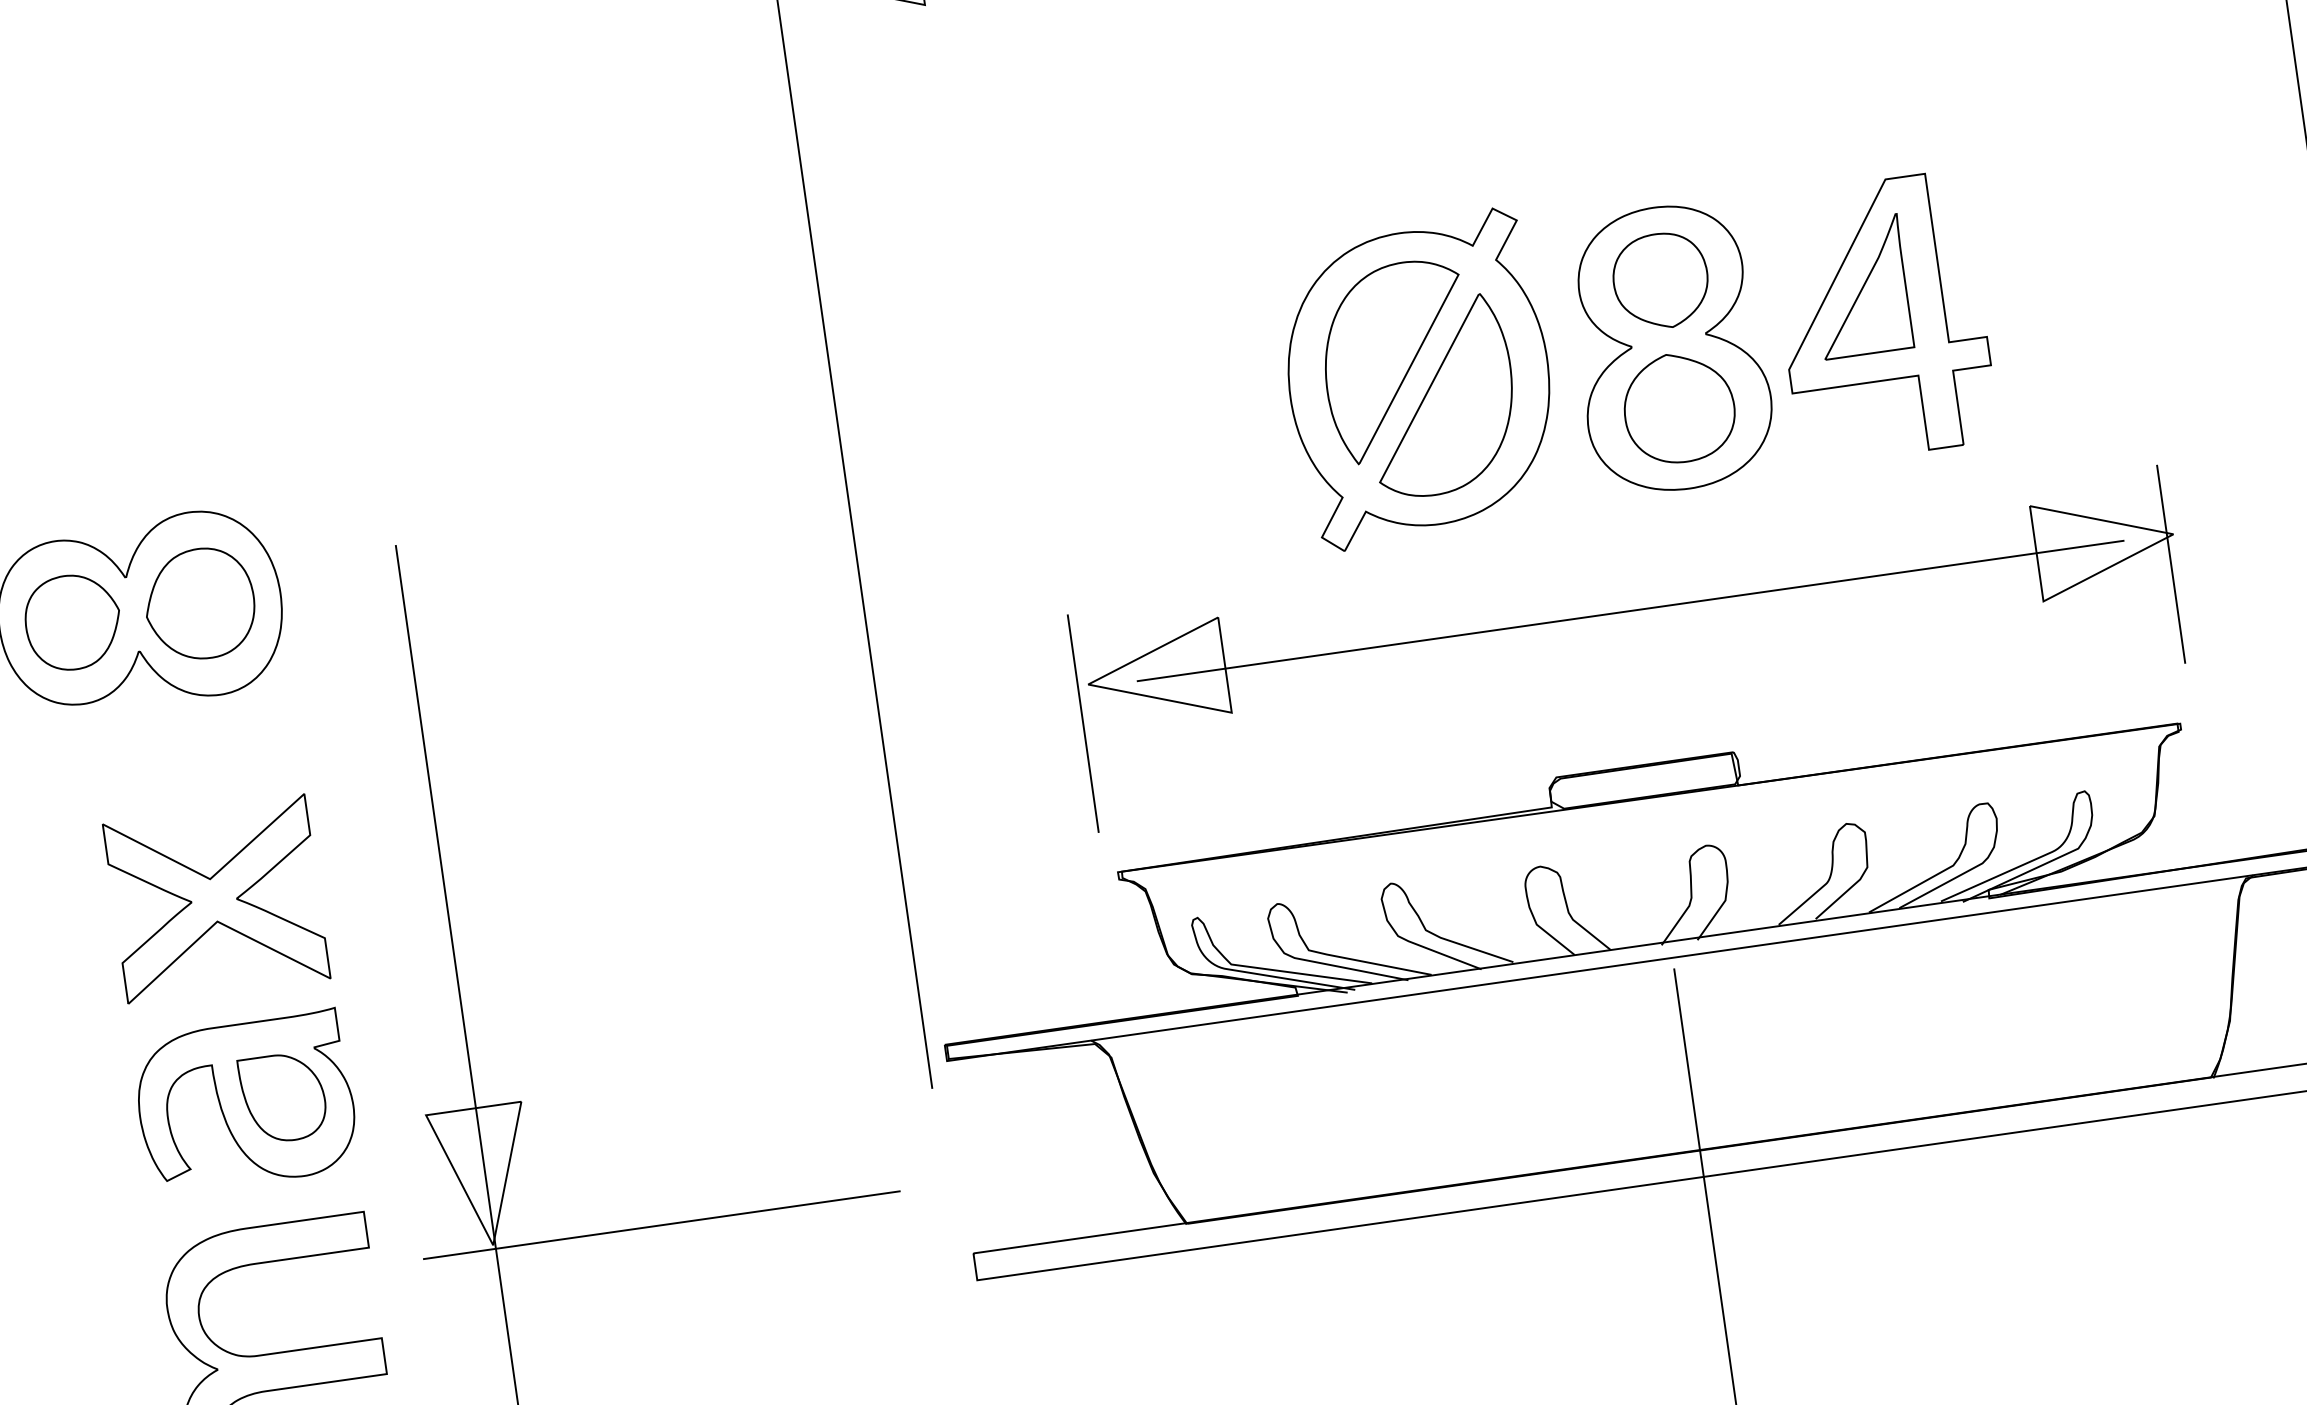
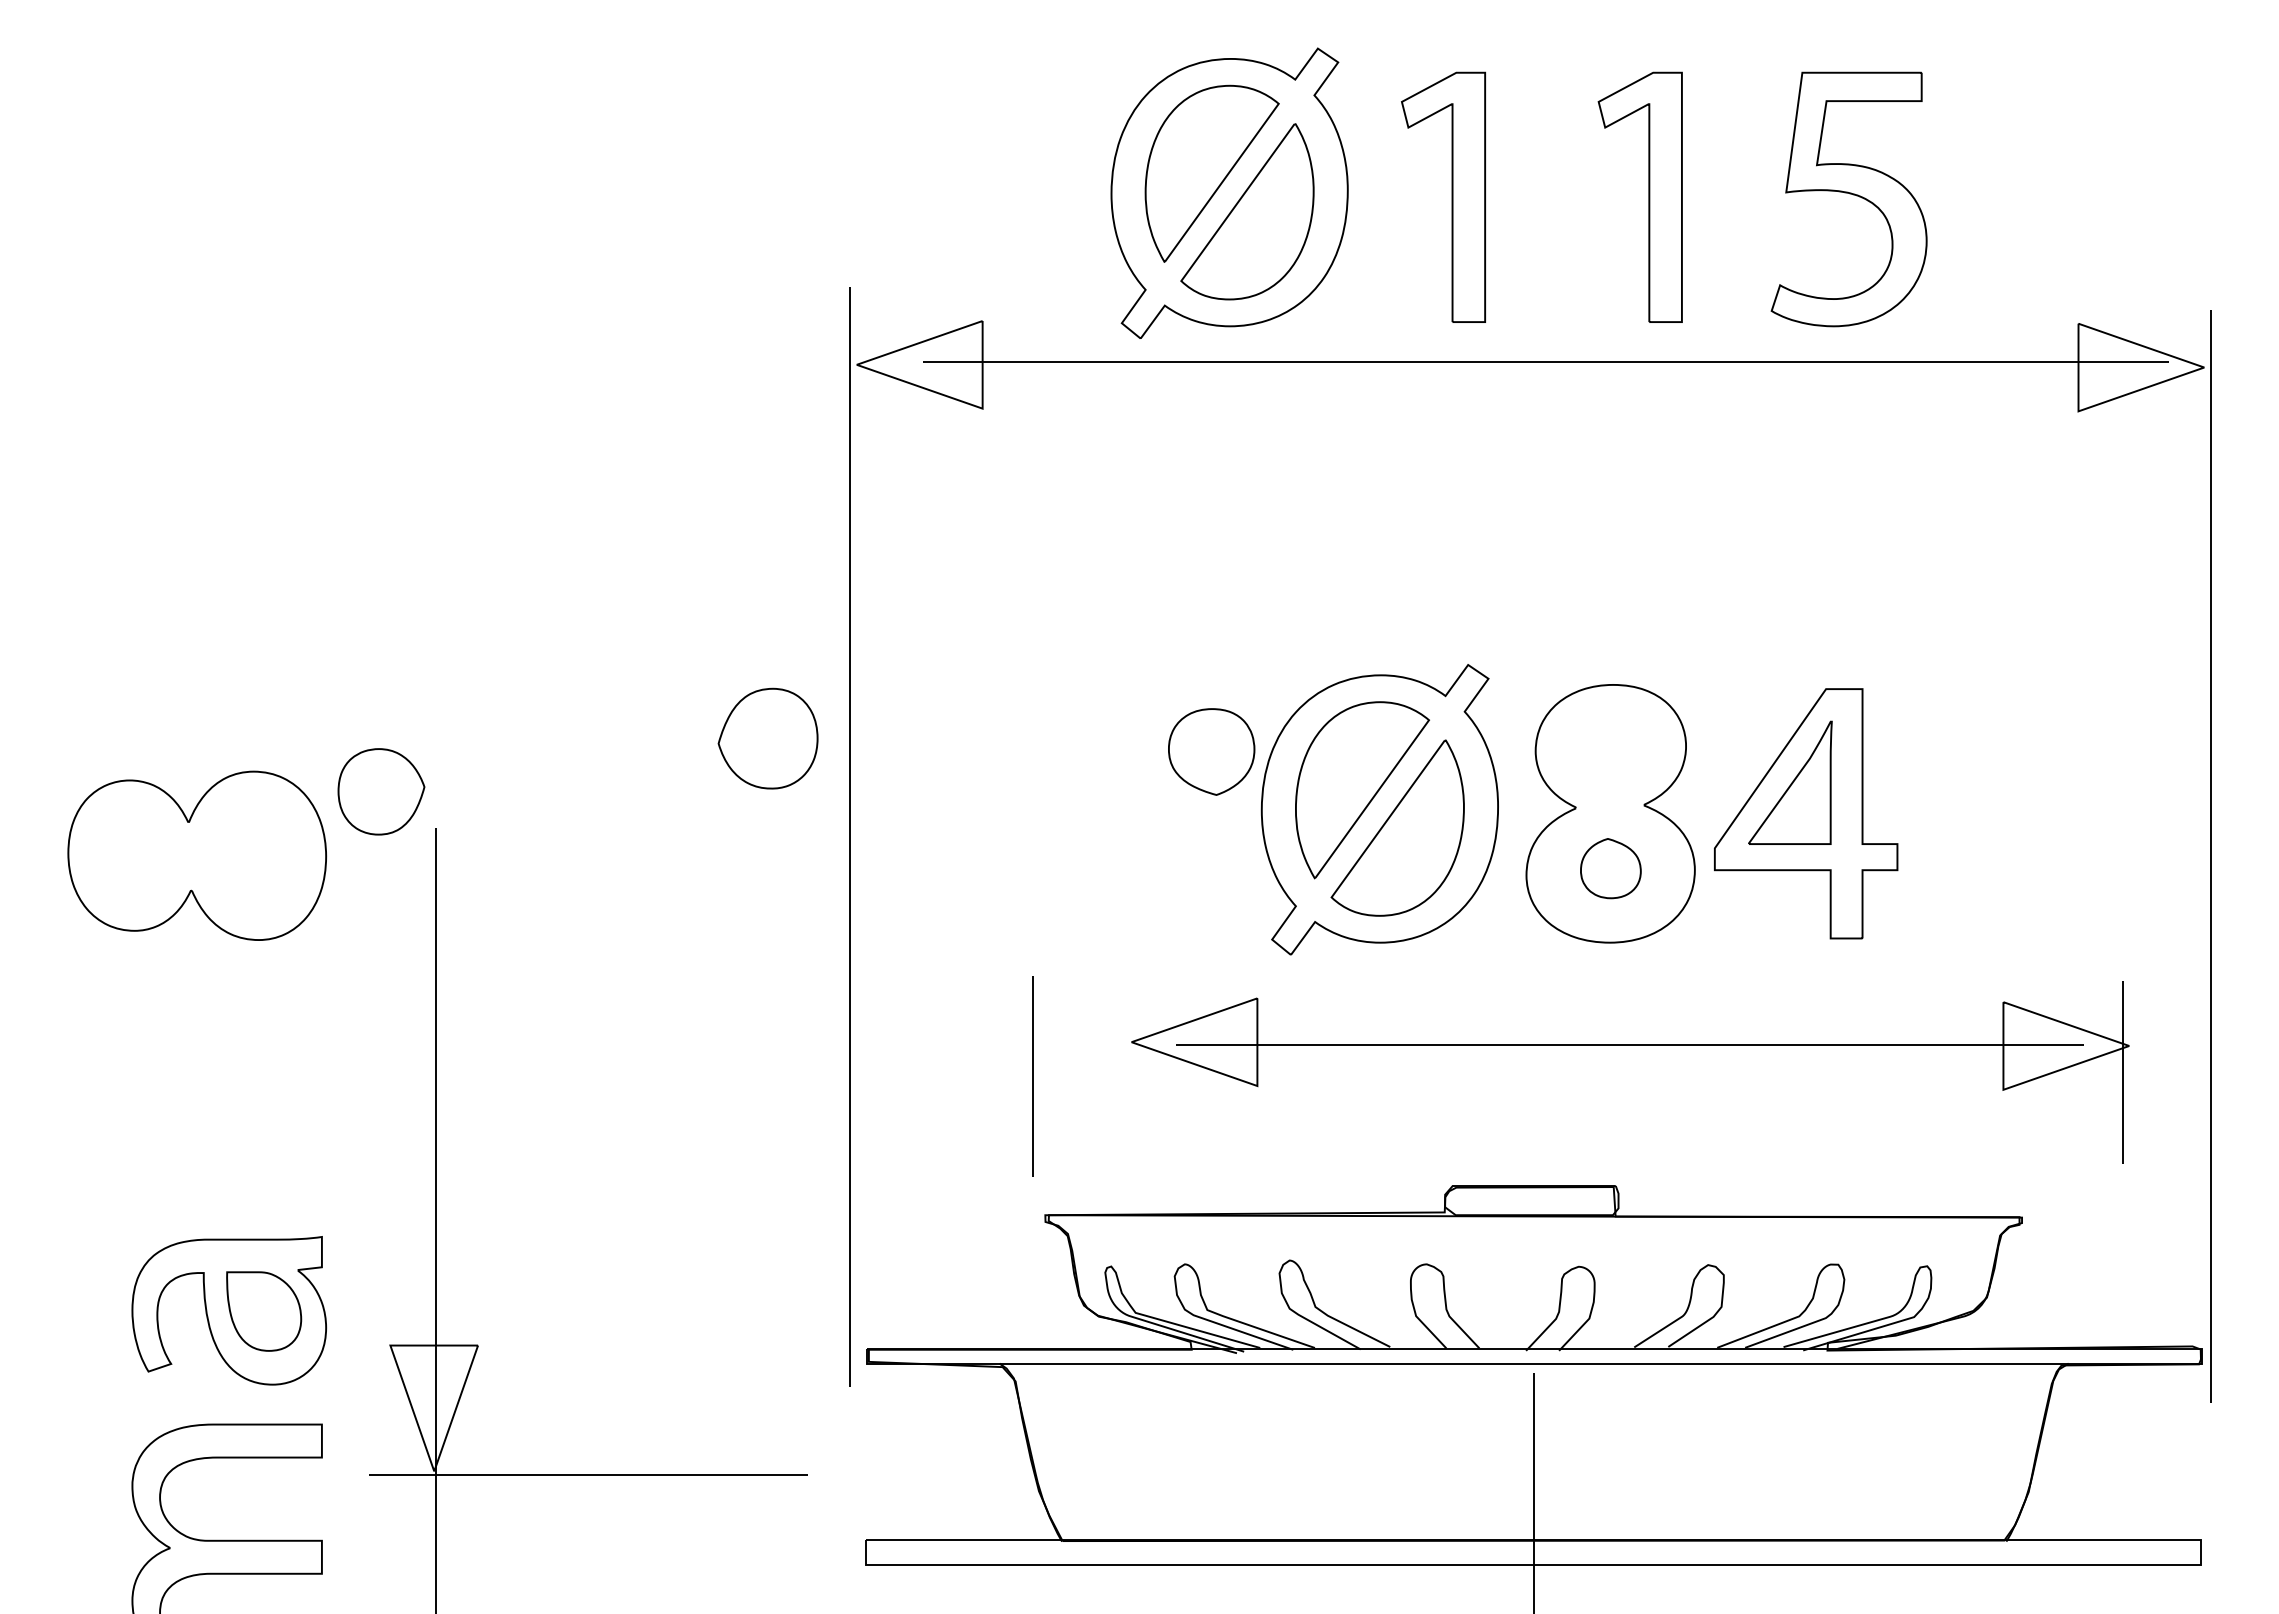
part: (1660, 280) -> (1211, 751), moved
part: (1678, 407) -> (1610, 868), size x0.6
part: (199, 603) -> (767, 738), moved
part: (1631, 610) -> (1630, 1045), moved
part: (73, 621) -> (381, 791), moved
part: (215, 900) -> (228, 1124), removed

